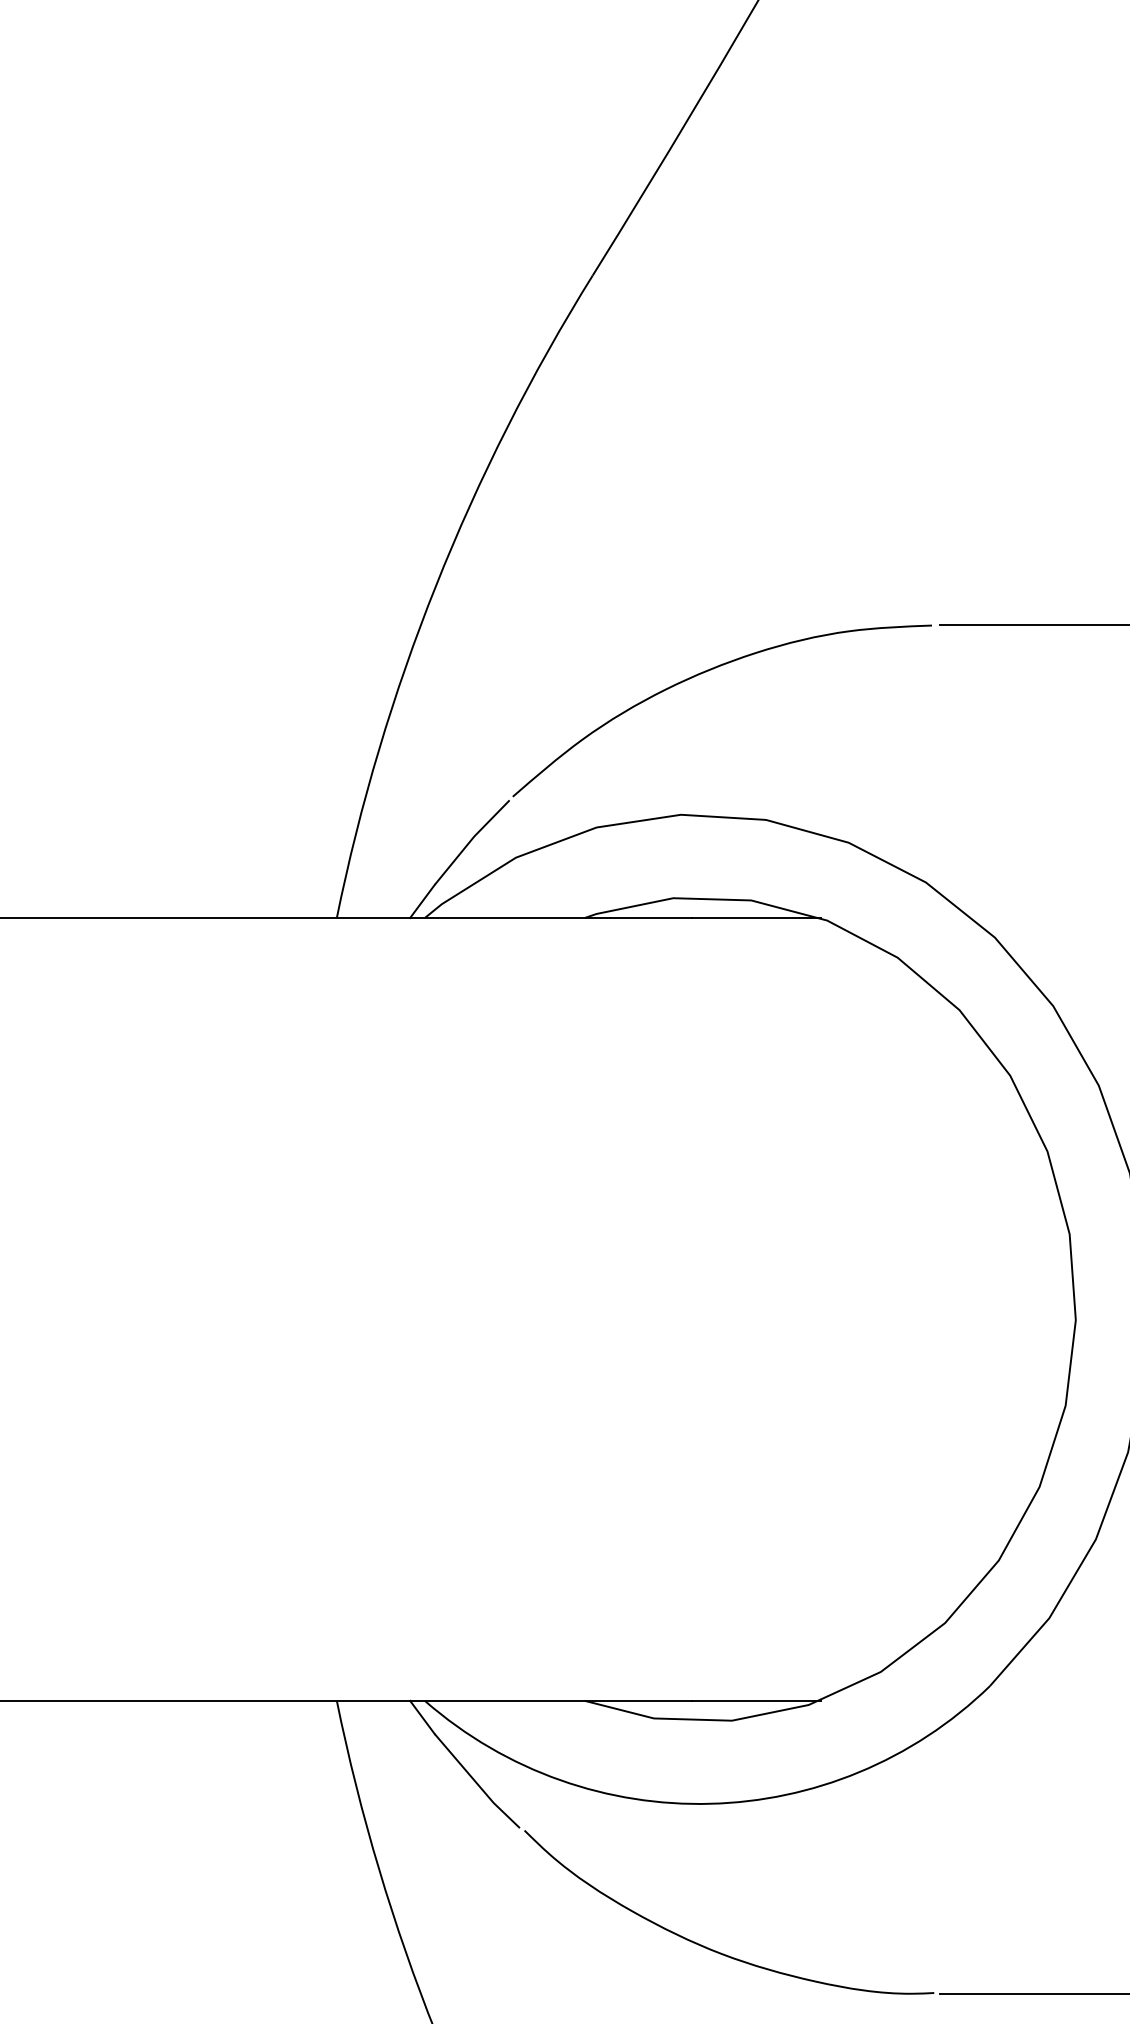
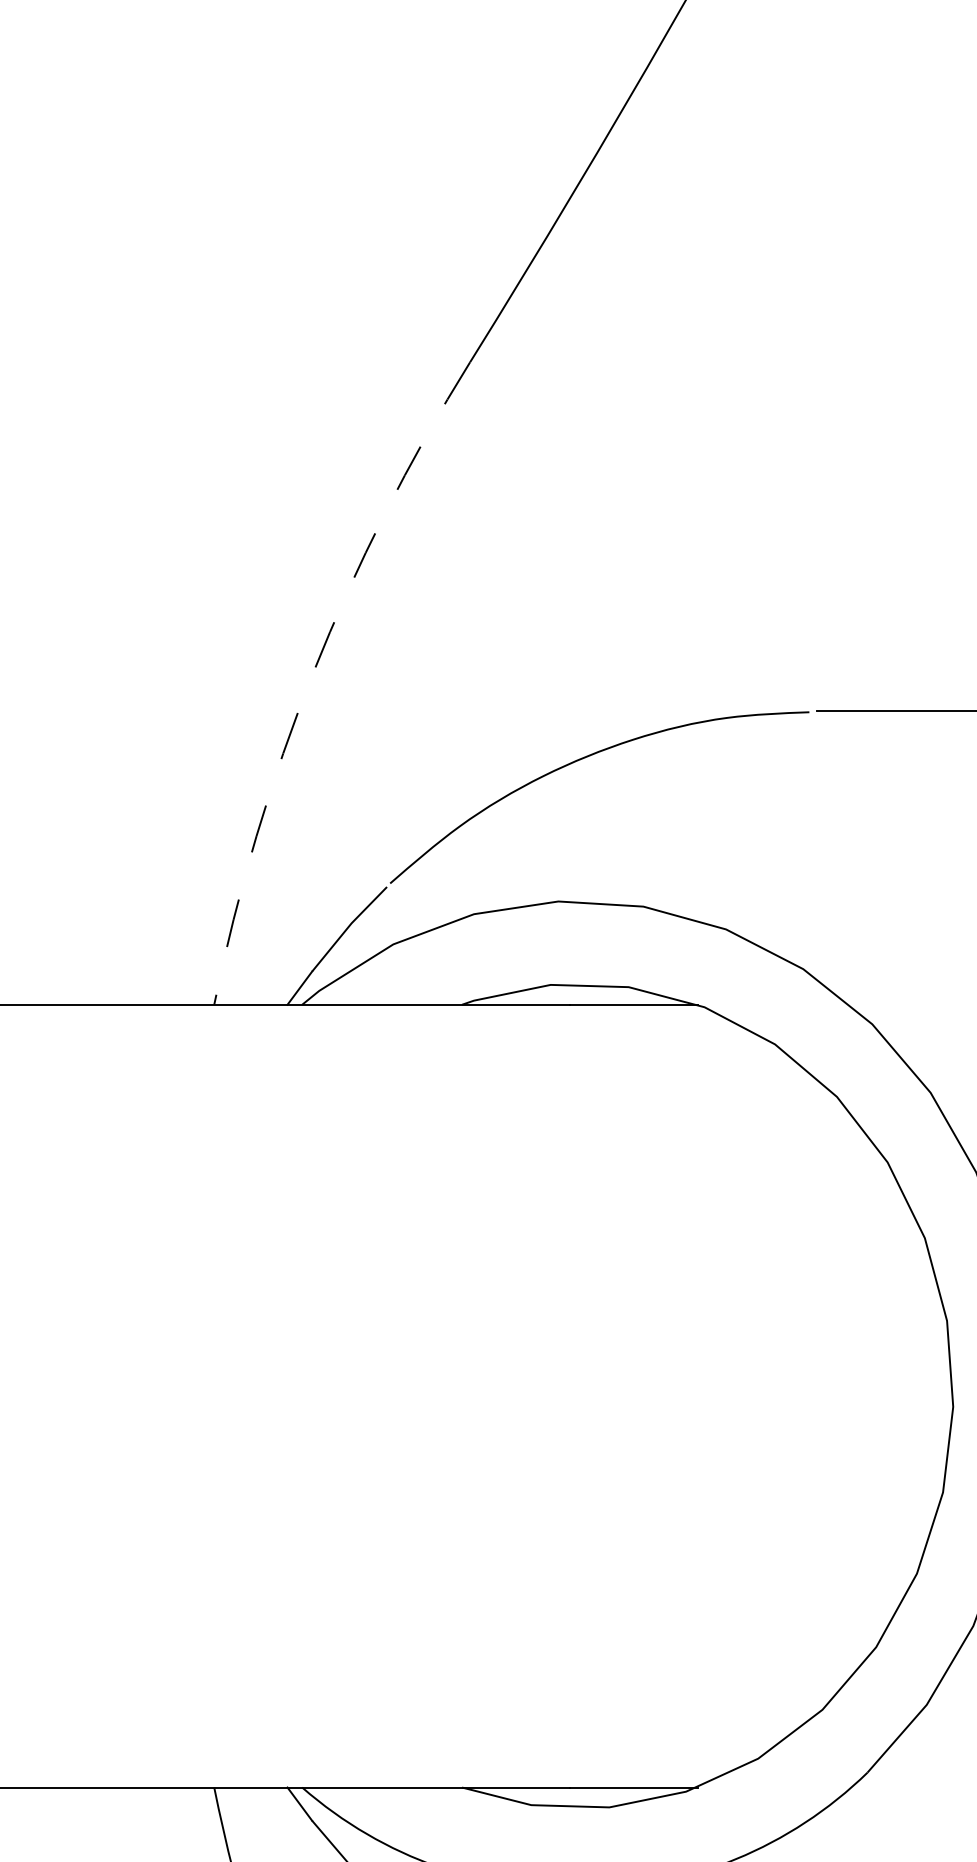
arc: (436, 585) -> (313, 672), solid -> dashed

